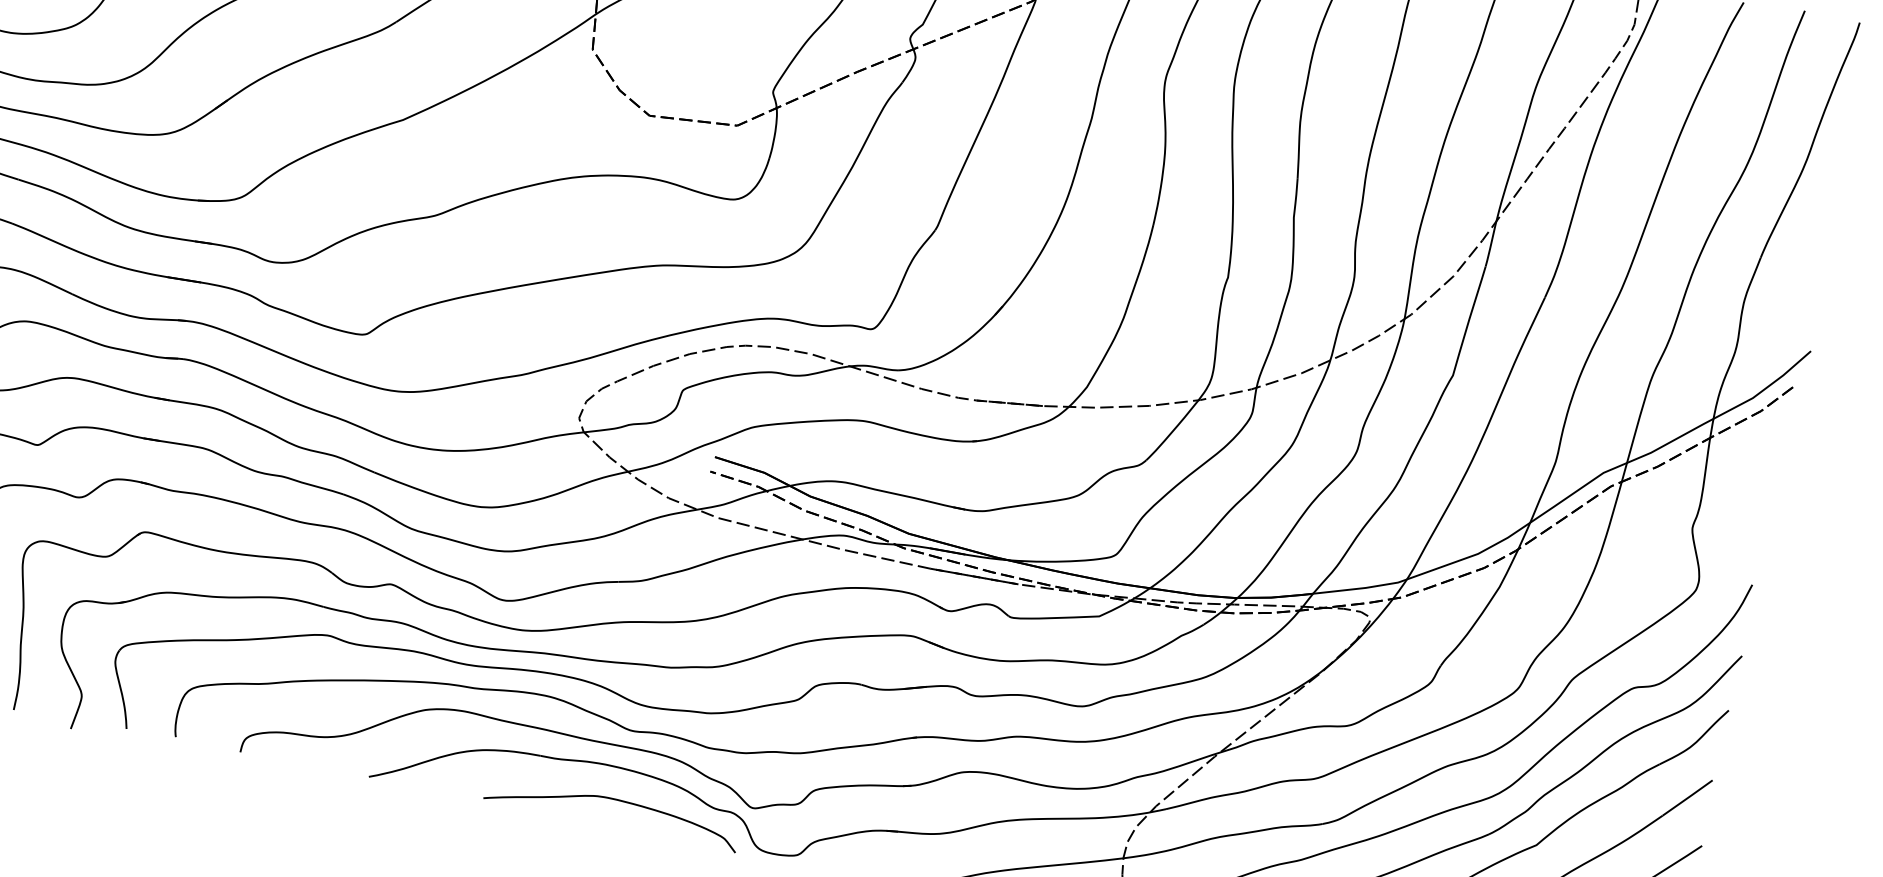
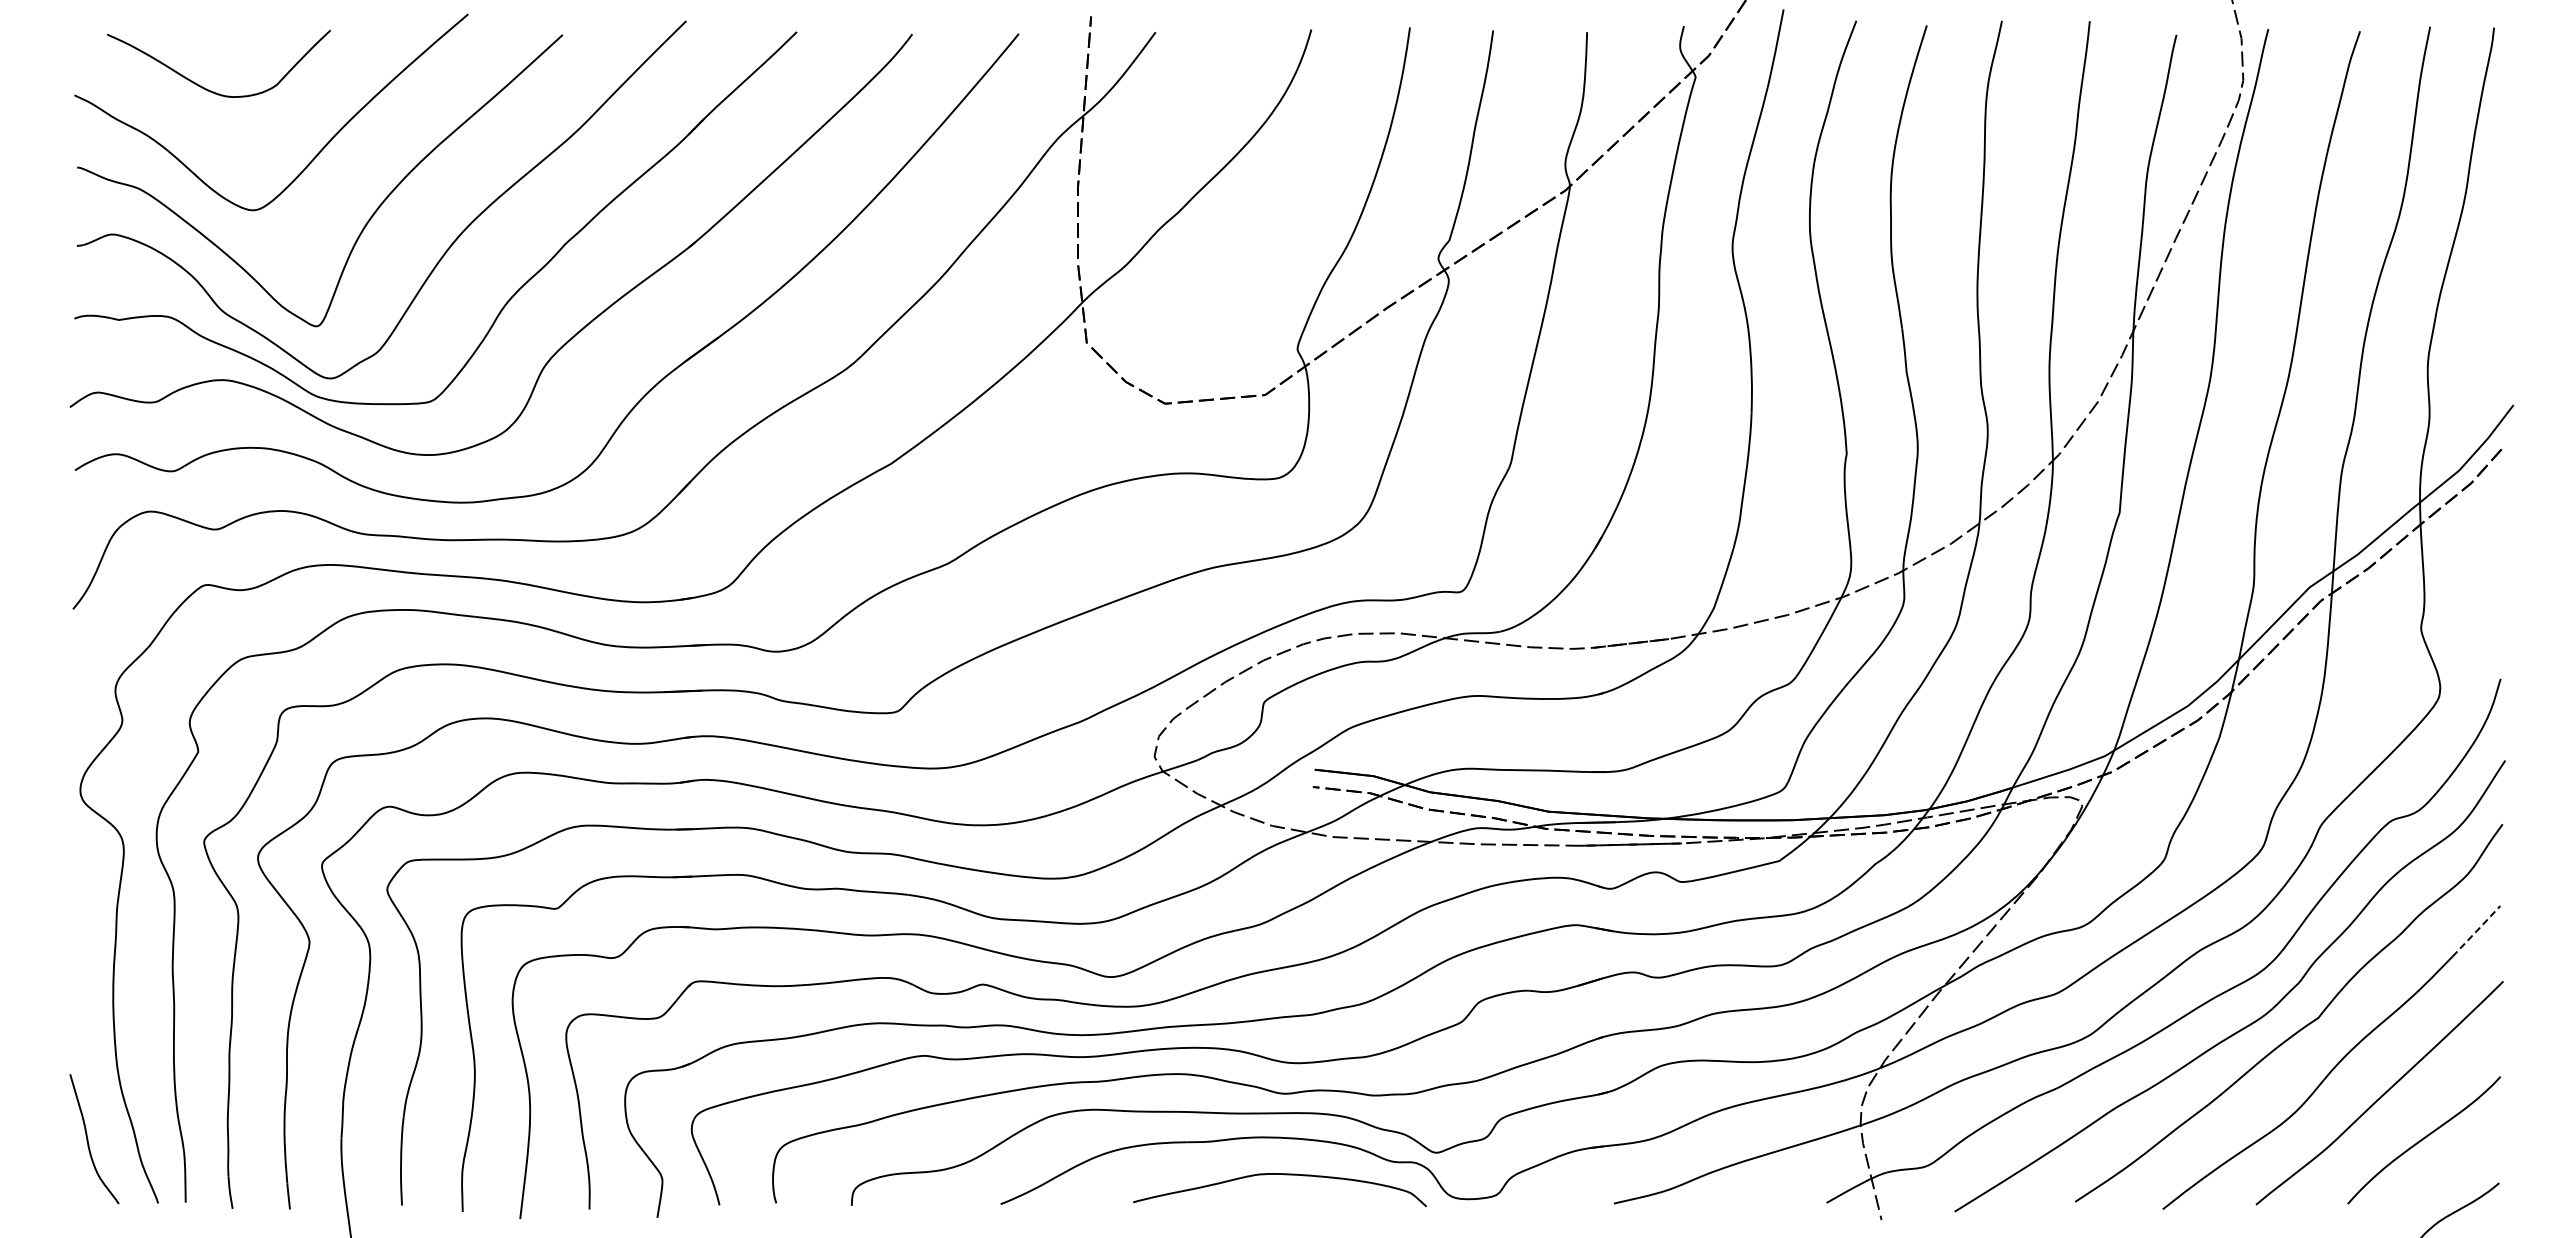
line: (1688, 797) -> (2477, 930), solid -> dashed

